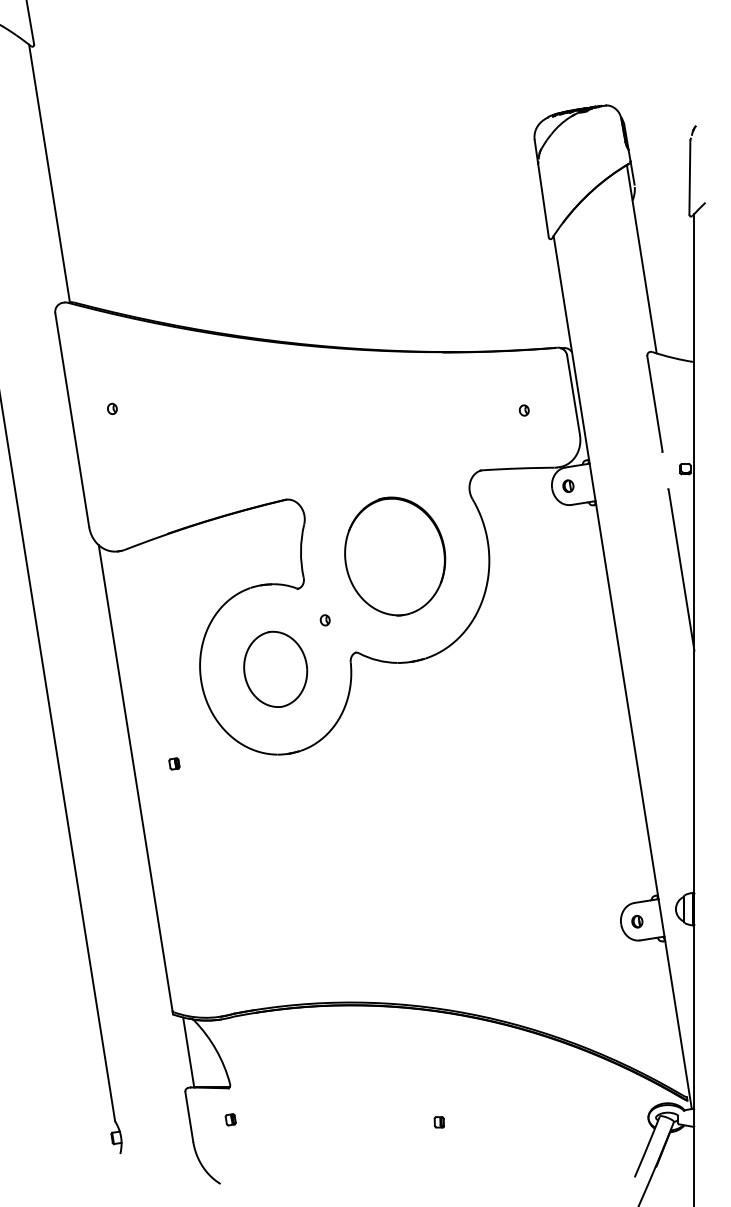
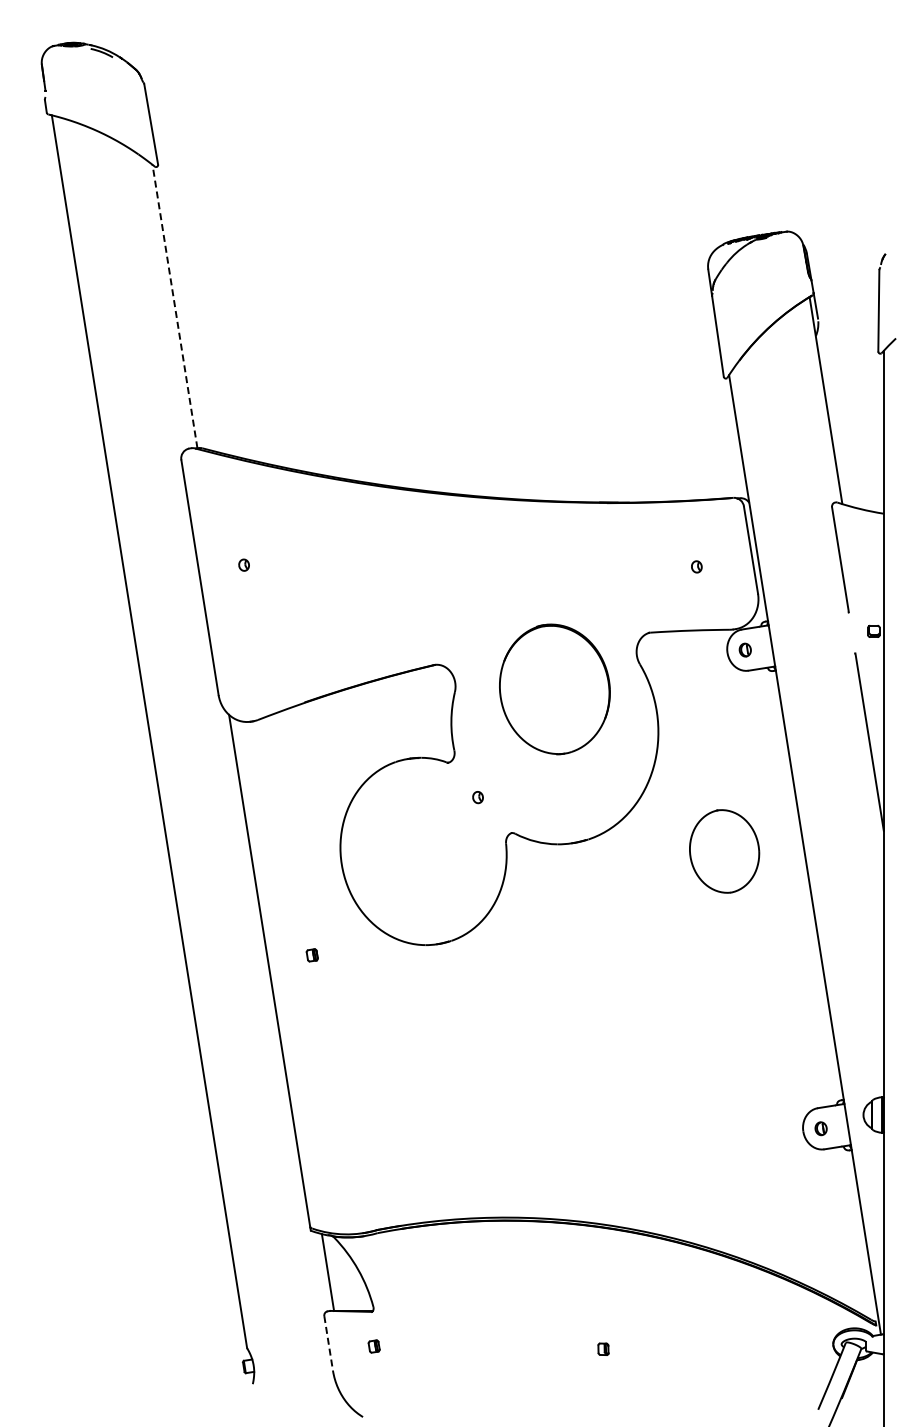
line: (49, 173) -> (175, 306), solid -> dashed
part: (394, 556) -> (554, 689), moved
part: (275, 669) -> (724, 851), moved
line: (189, 1117) -> (328, 1343), solid -> dashed

